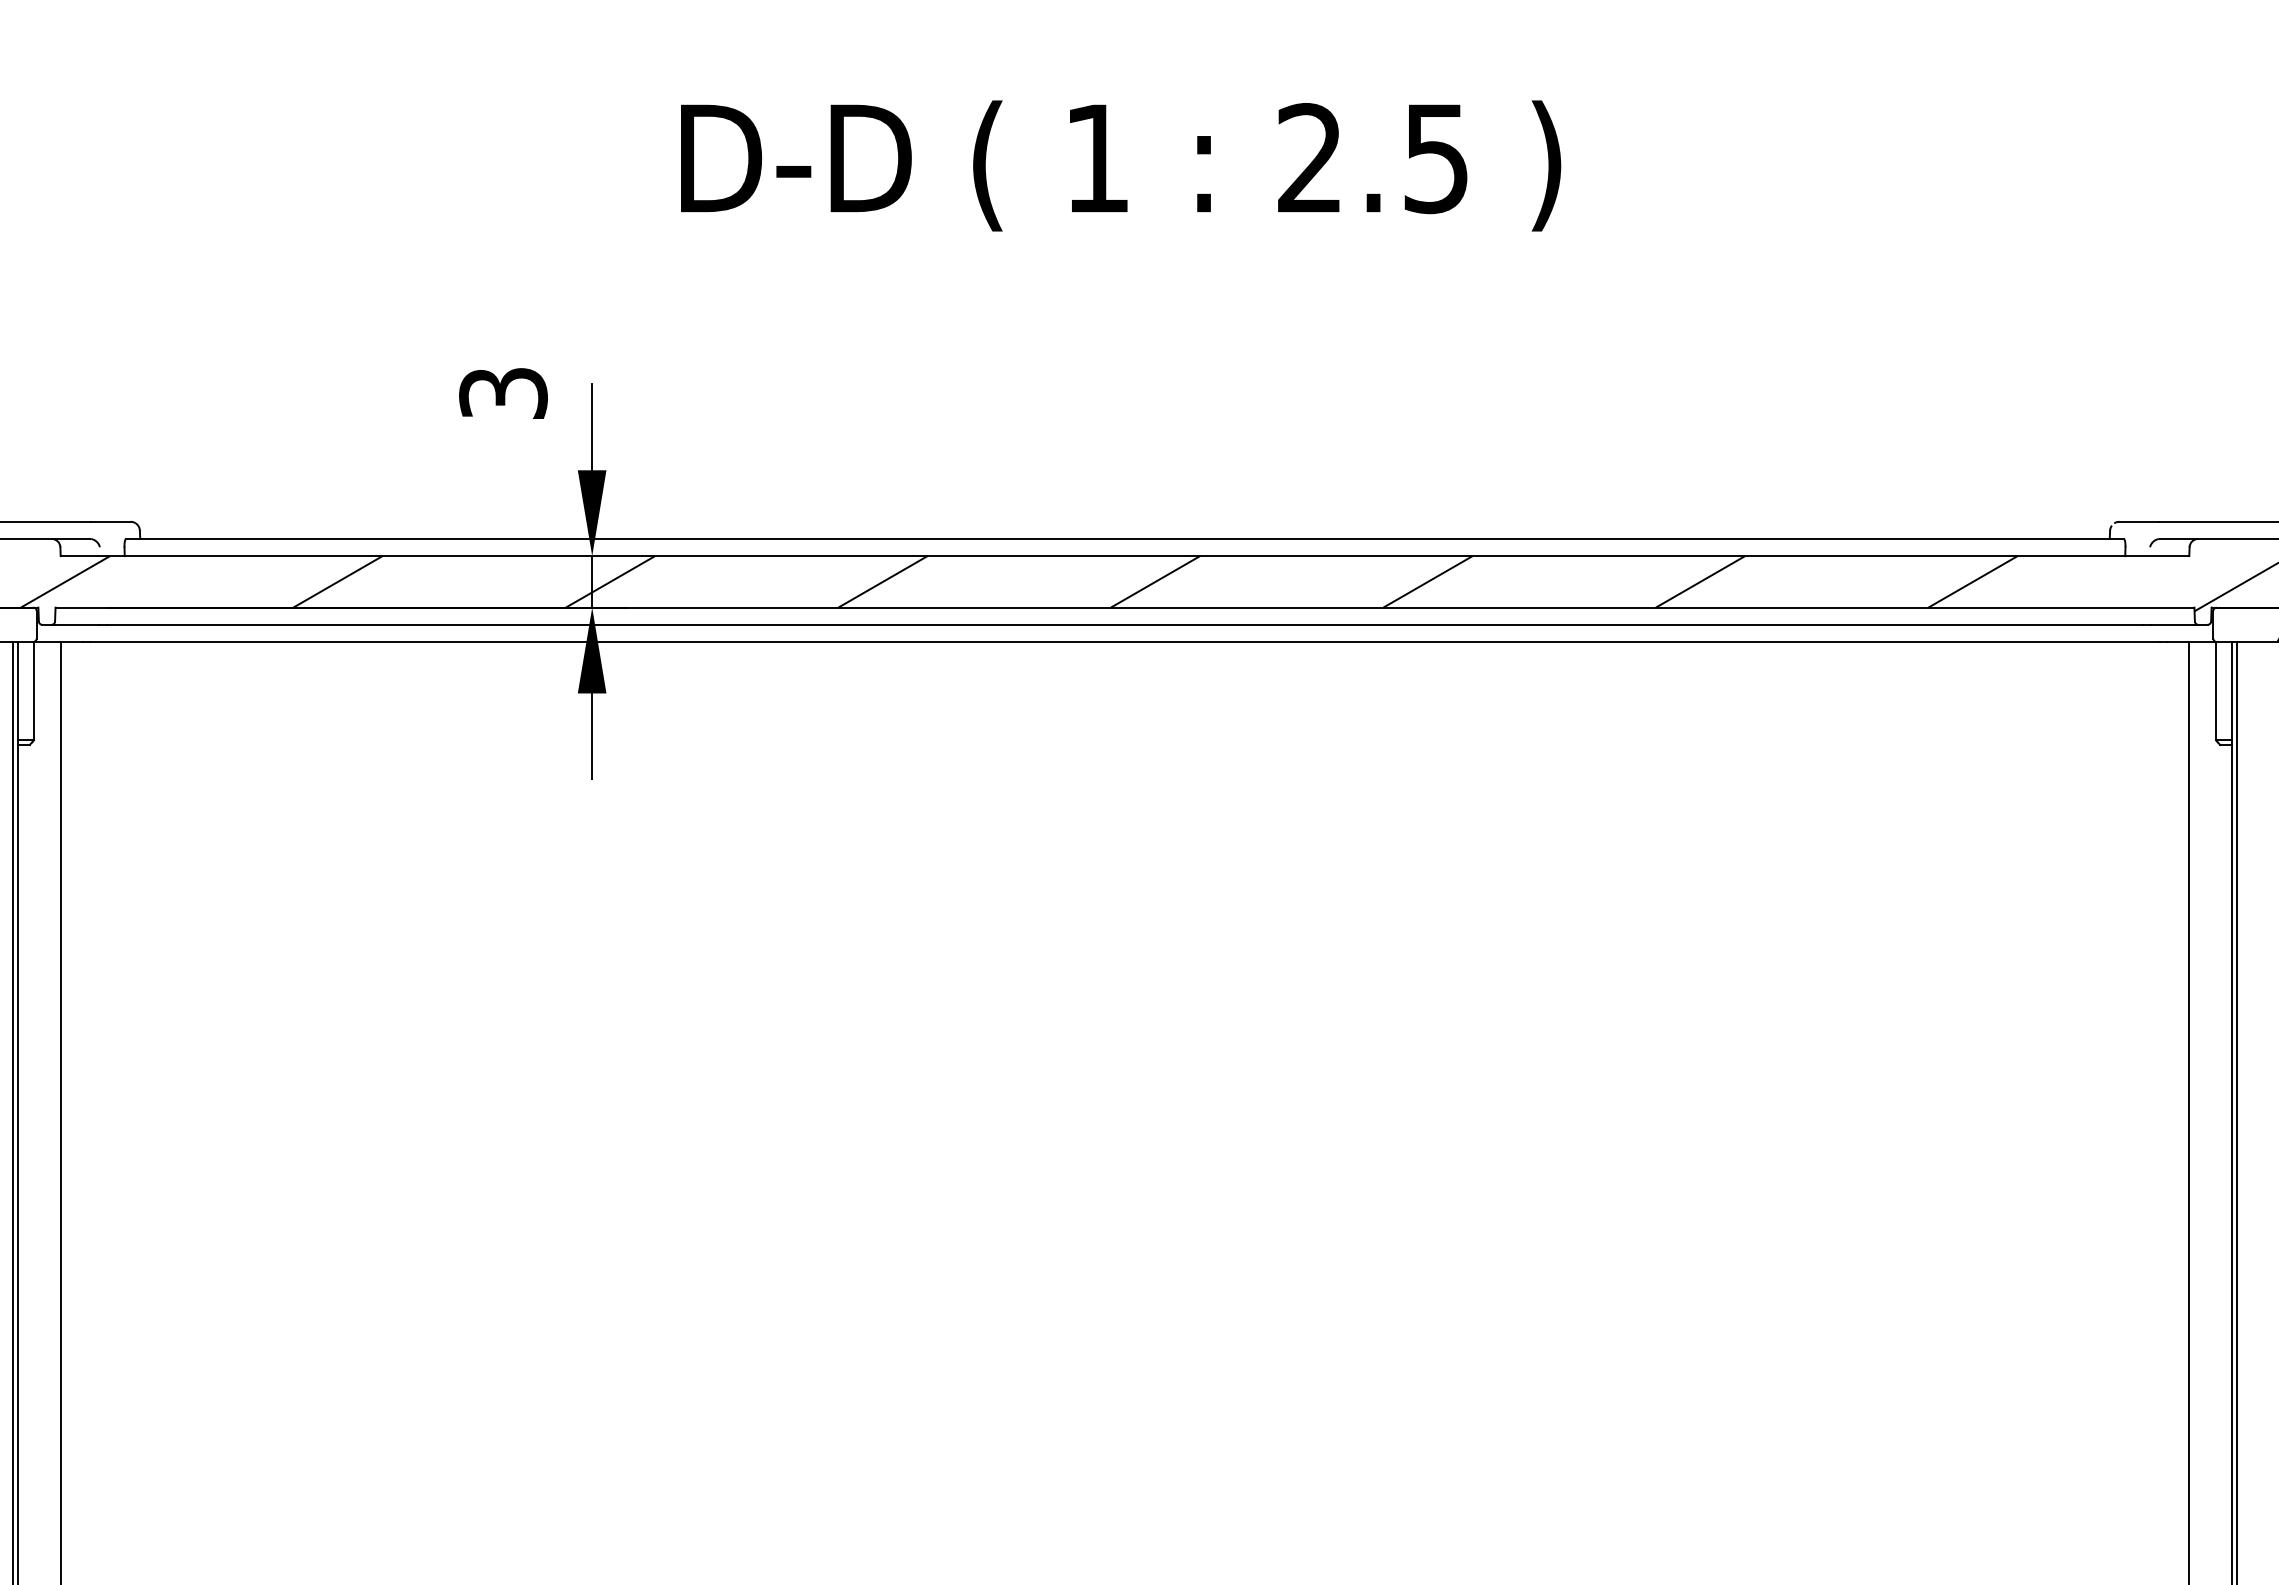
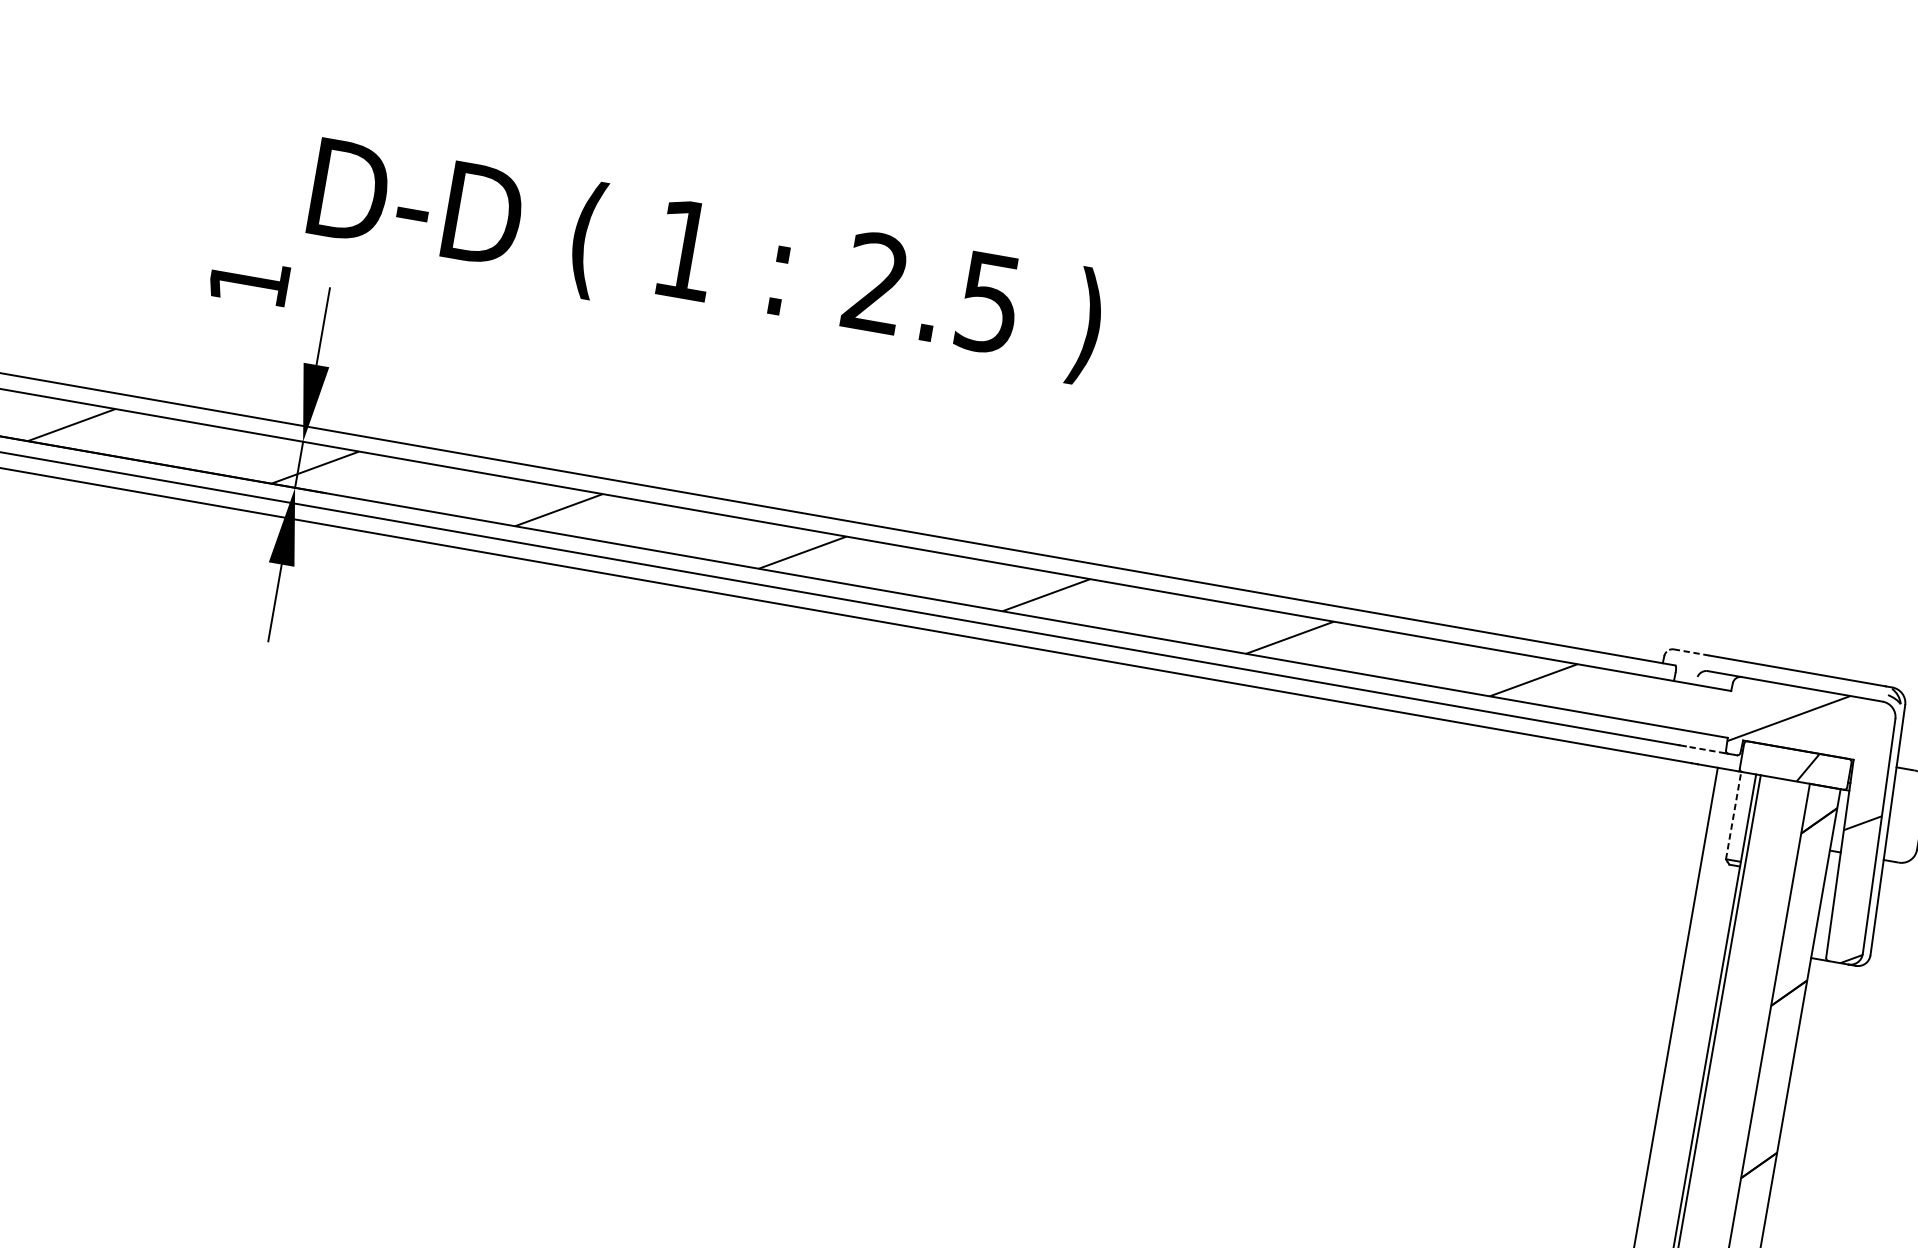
text: (1121, 165) -> (706, 260), moved
text: (503, 393) -> (249, 282), 3 -> 1
line: (2139, 521) -> (1692, 652), solid -> dashed
line: (2172, 624) -> (1705, 749), solid -> dashed
line: (2215, 690) -> (1733, 815), solid -> dashed

